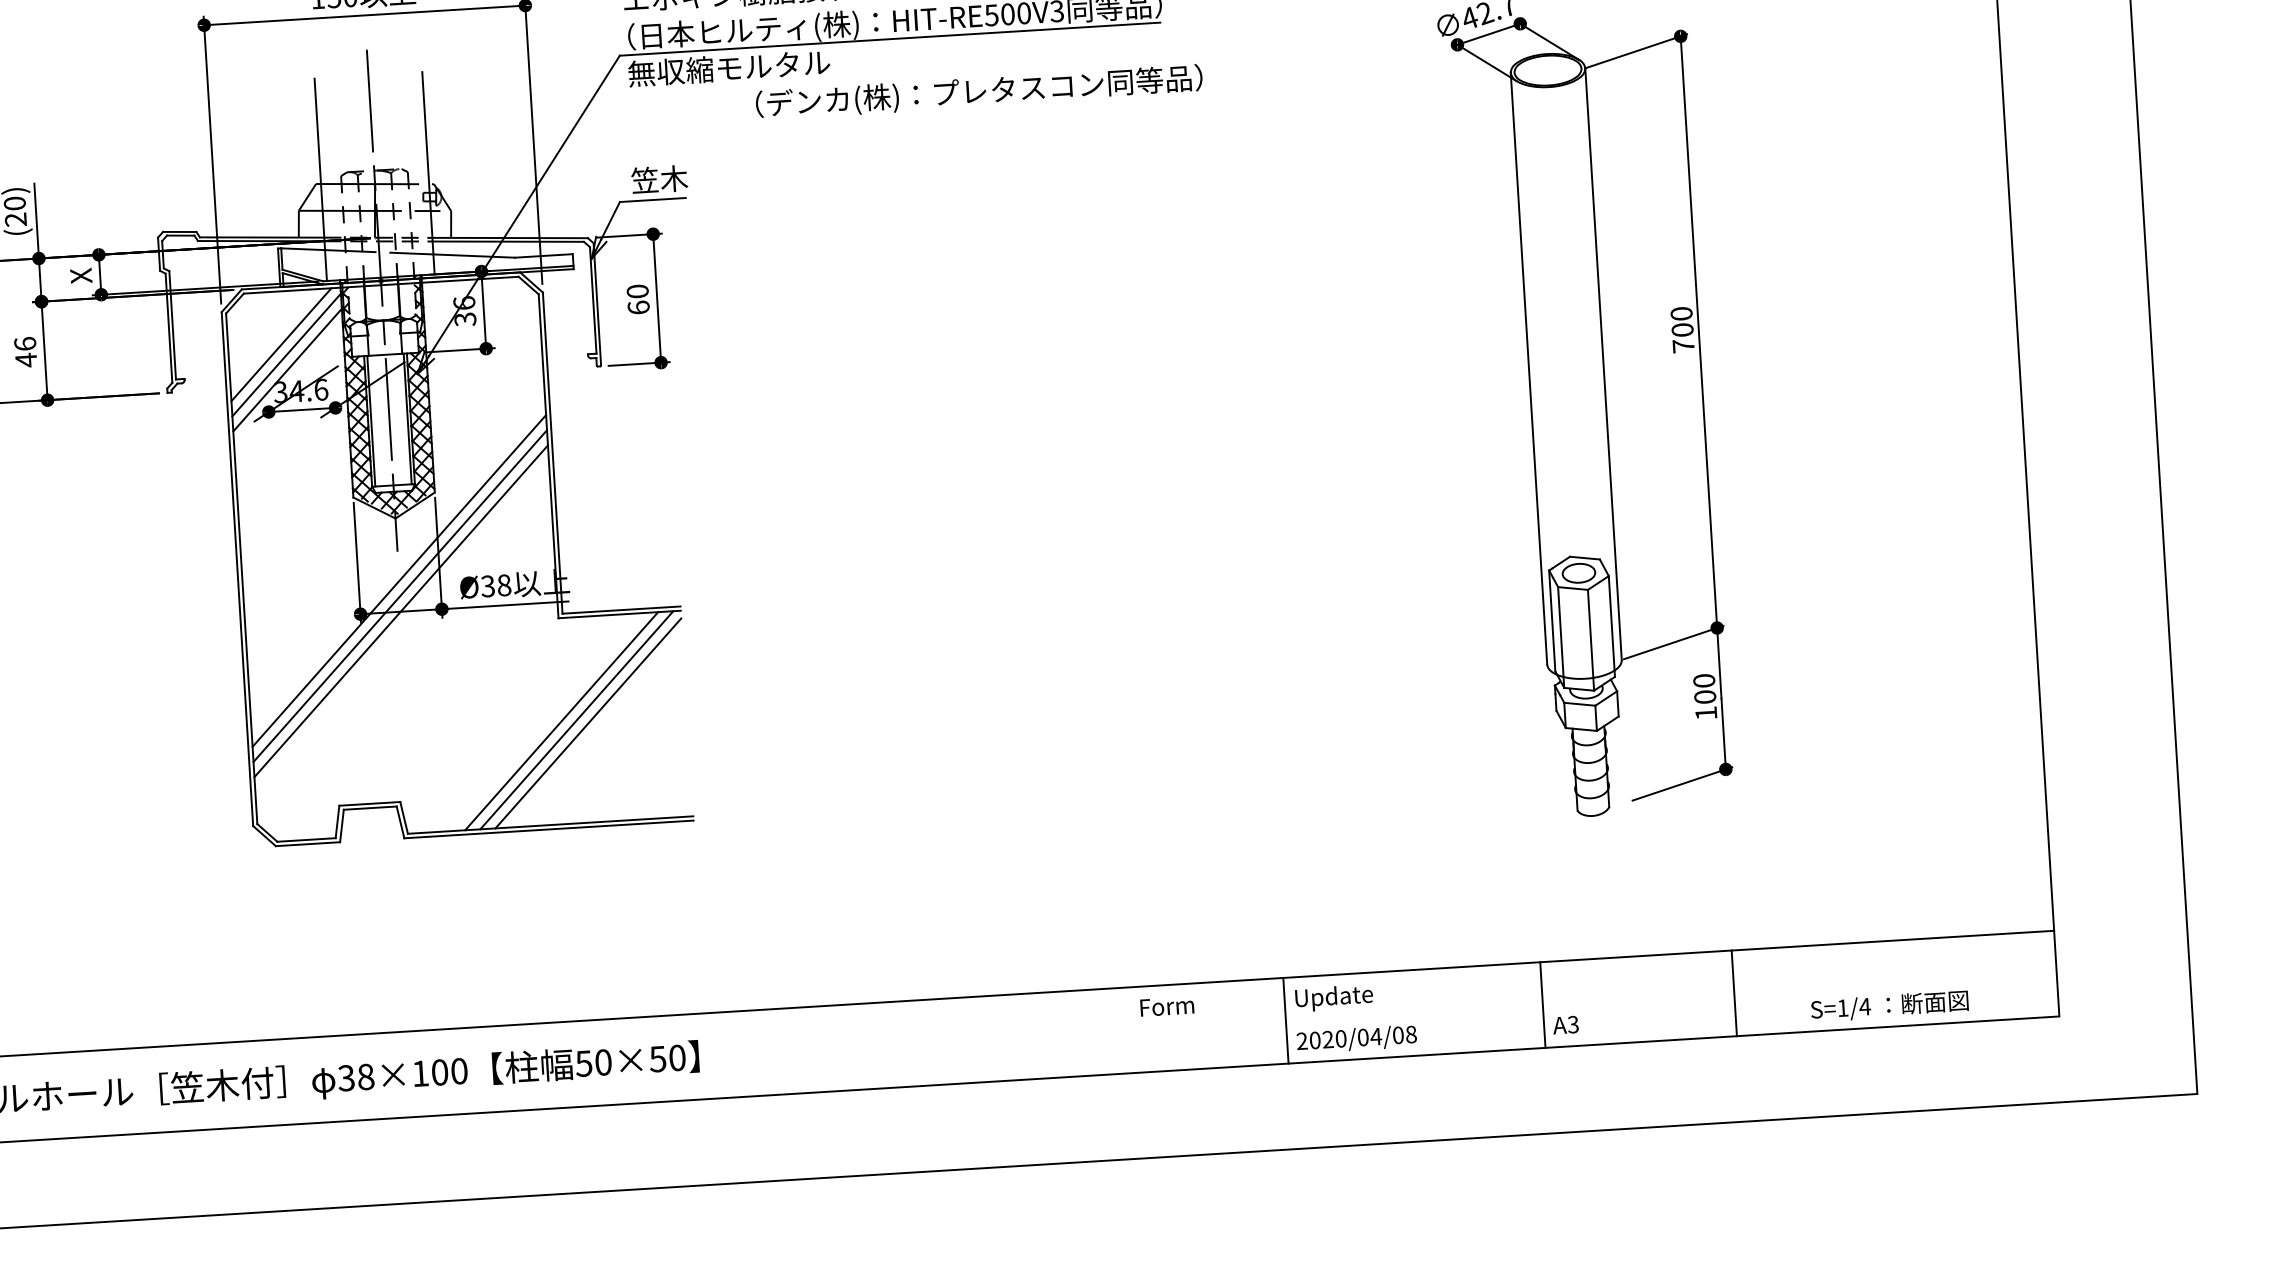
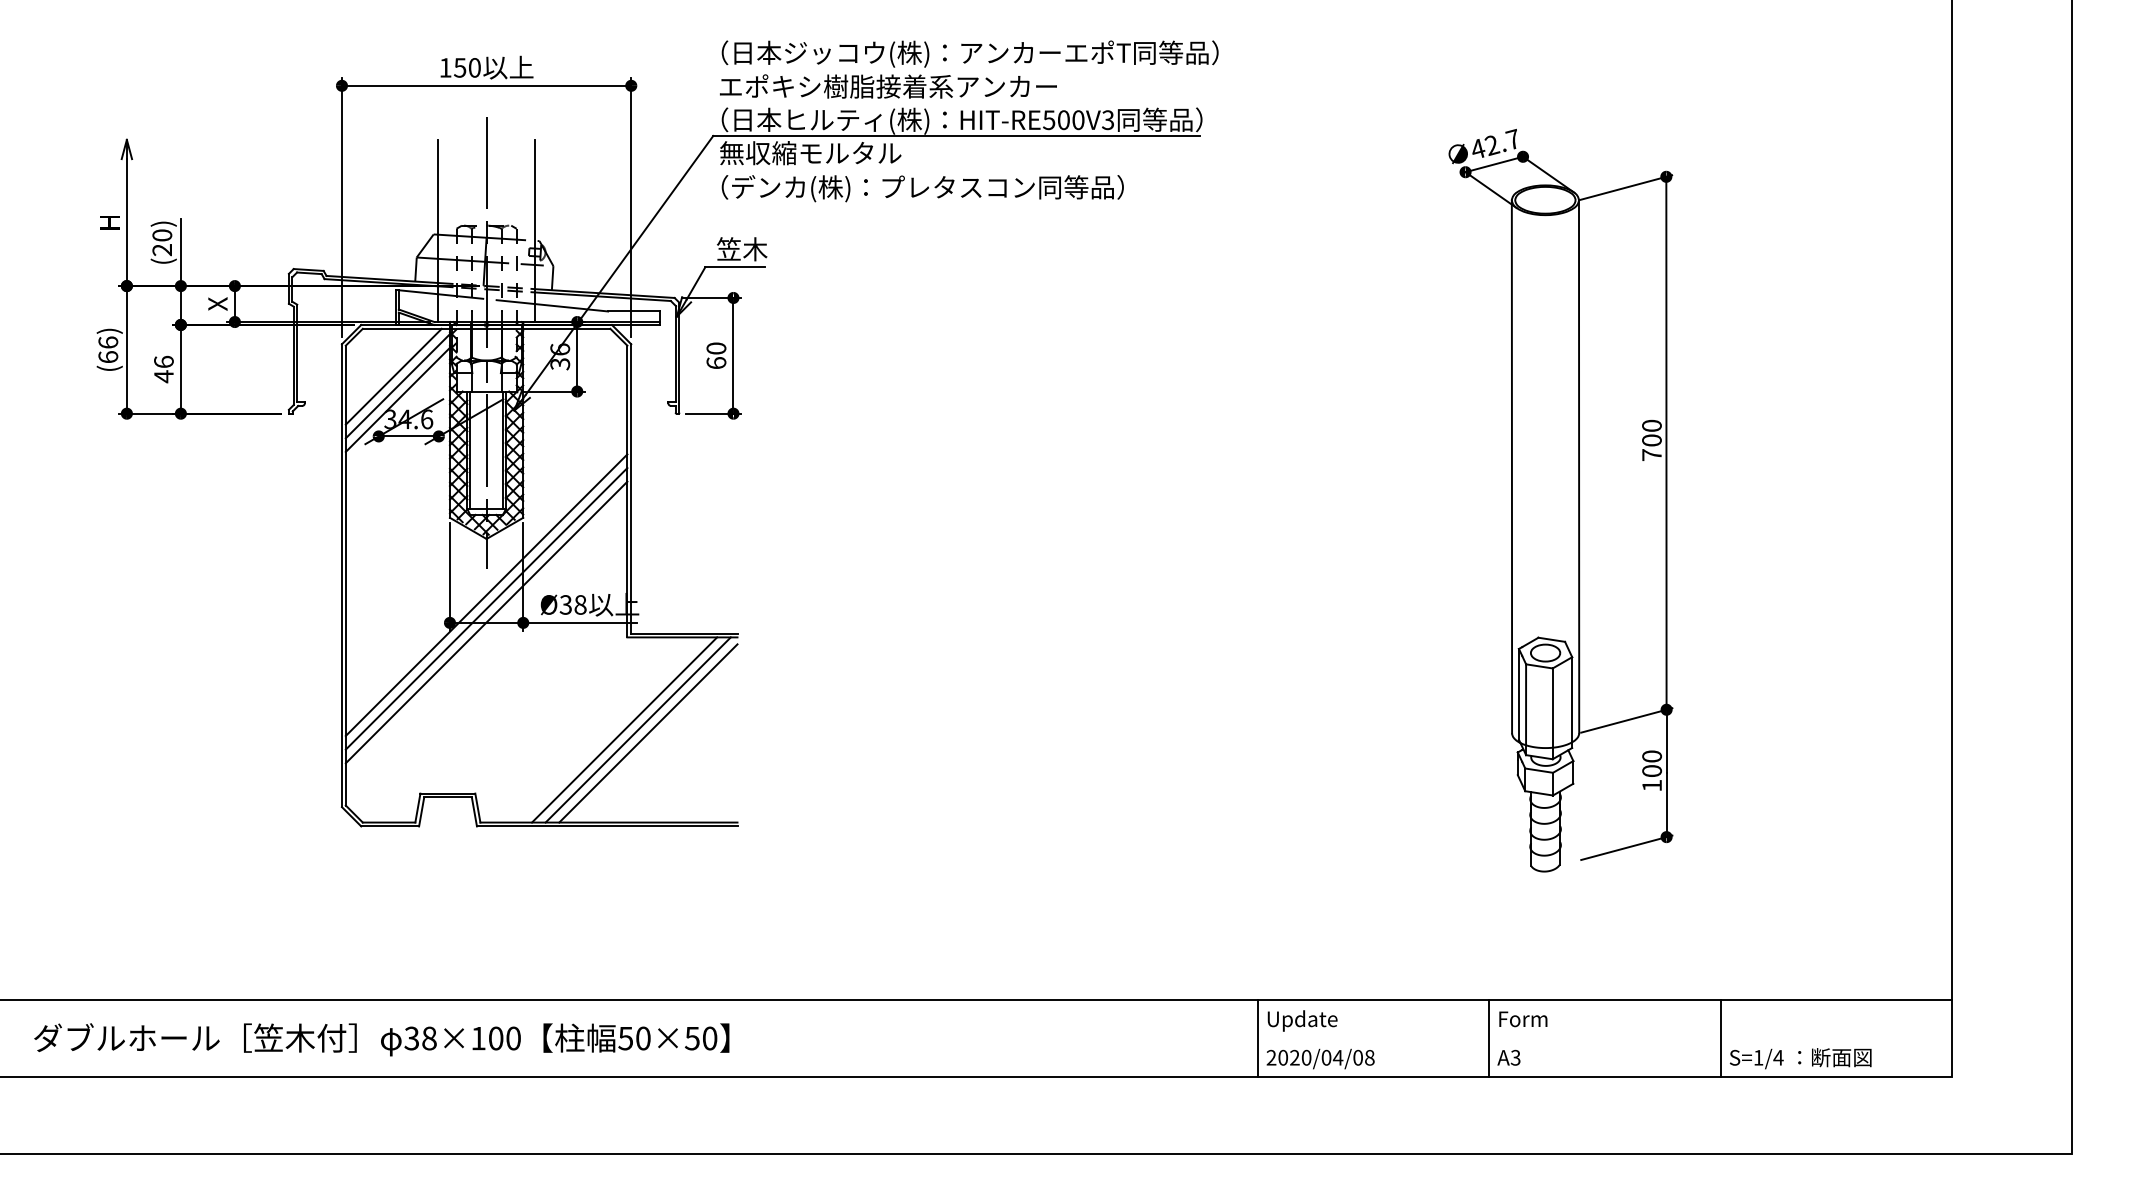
text: (978, 92) -> (922, 188), moved
line: (1733, 993) -> (1720, 1038), moved
text: (1167, 1006) -> (1523, 1019), moved

